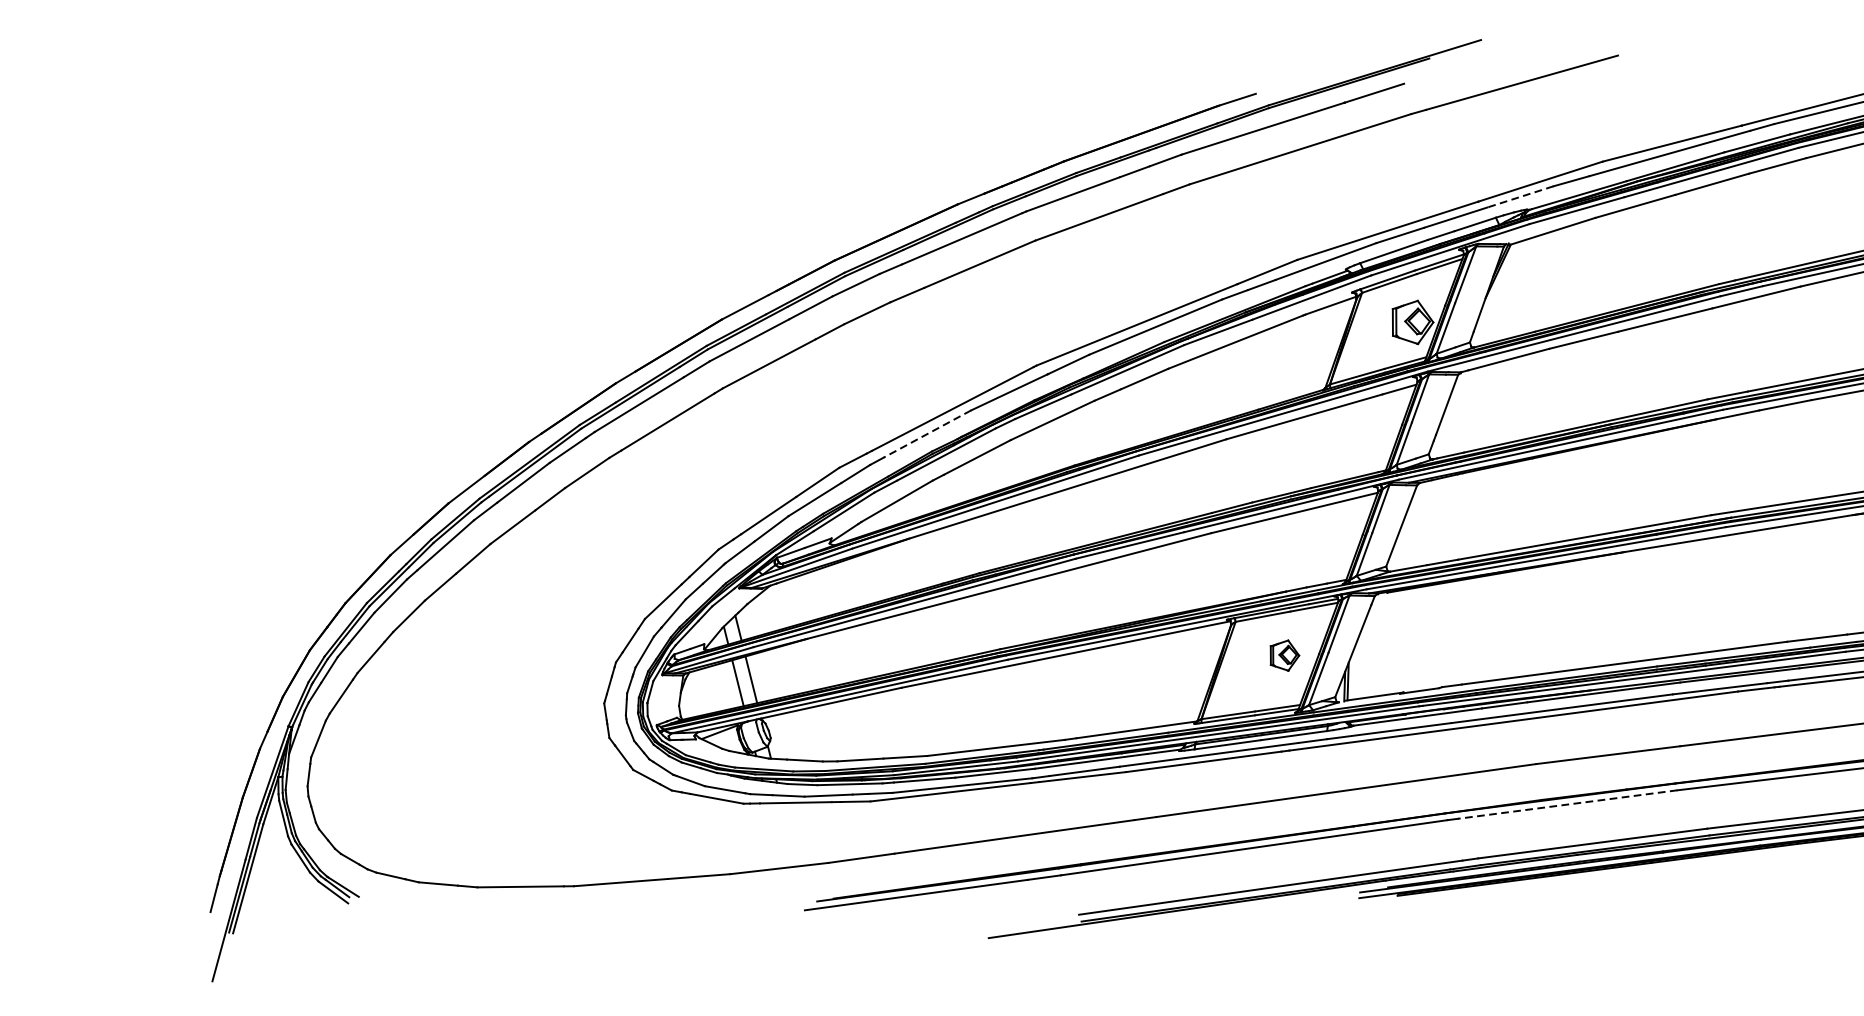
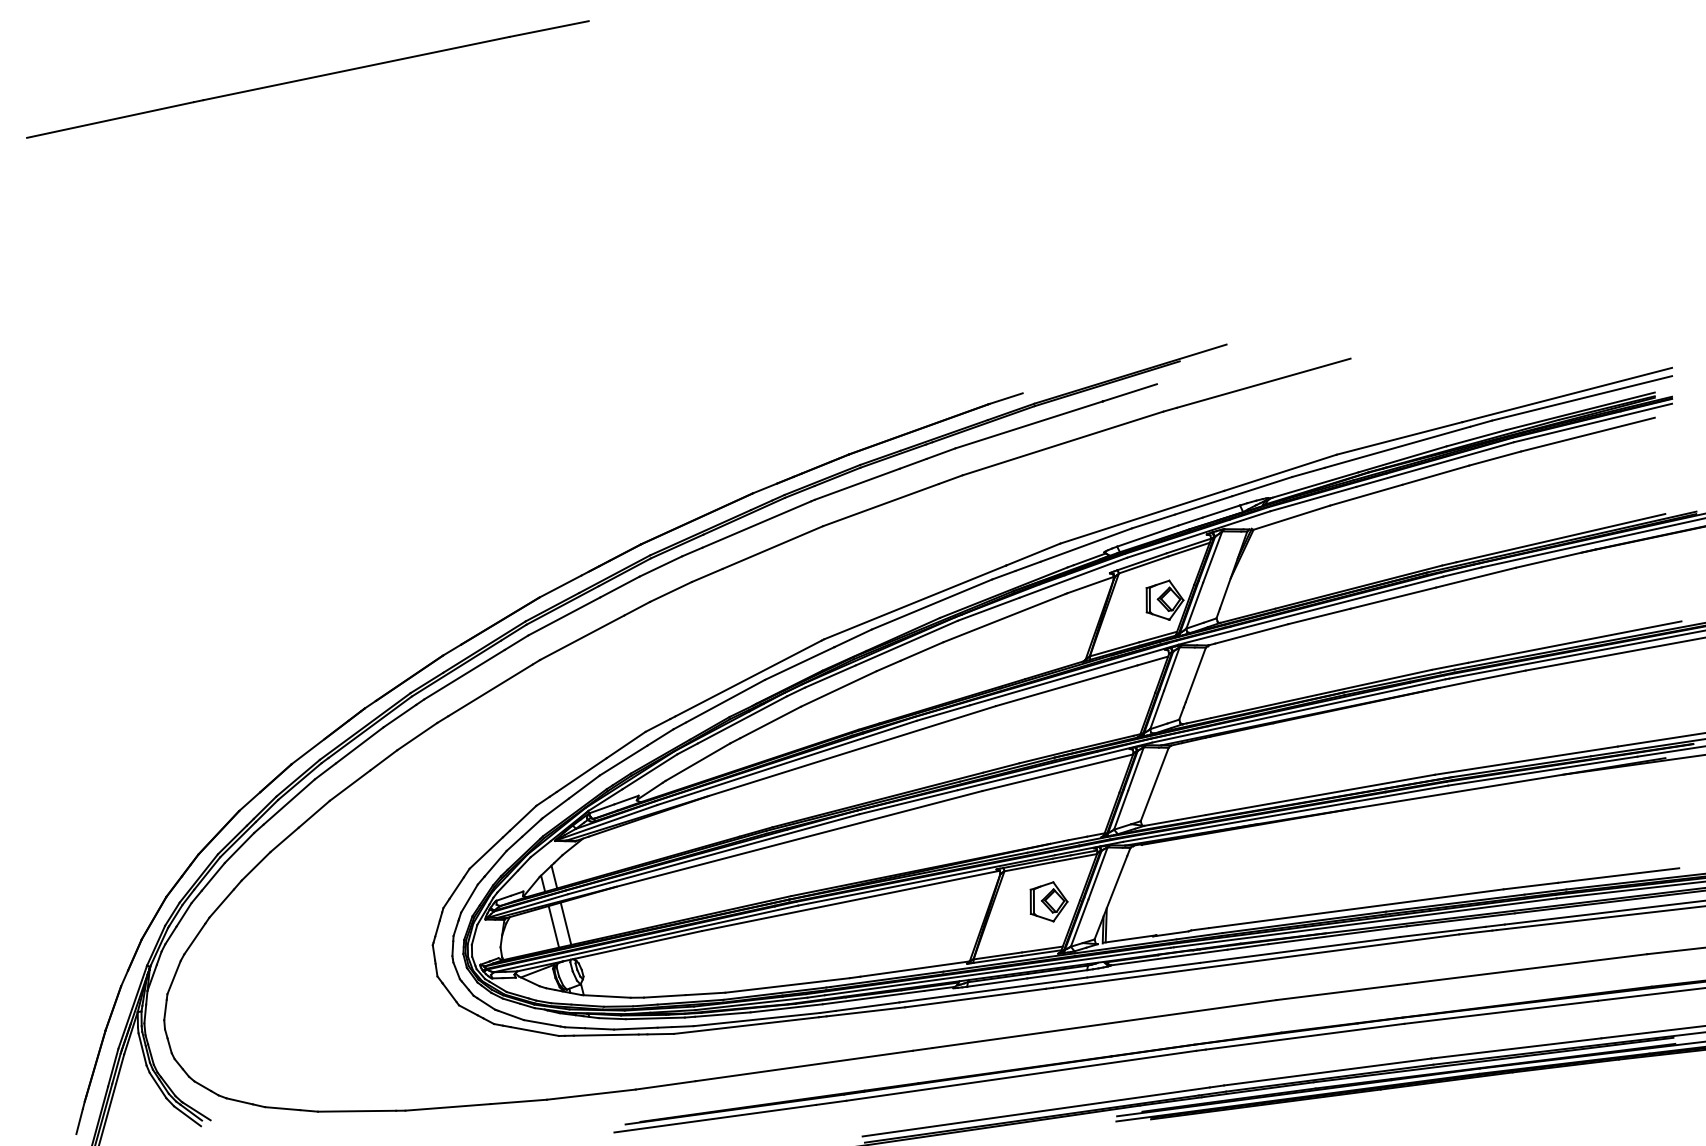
line: (1519, 196) -> (1261, 486), dashed -> solid
line: (927, 434) -> (725, 701), dashed -> solid
part: (1284, 655) -> (1048, 901), size x1.43
line: (1567, 804) -> (1304, 1036), dashed -> solid

